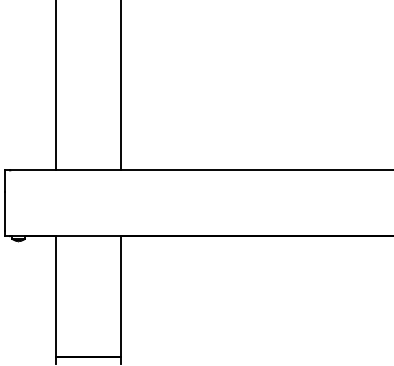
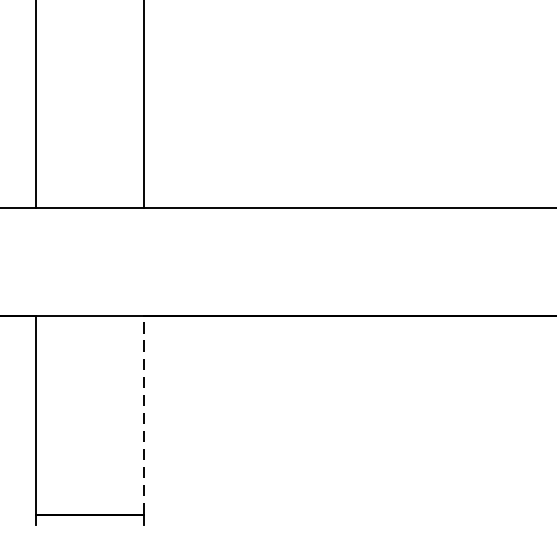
line: (121, 296) -> (144, 415), solid -> dashed

